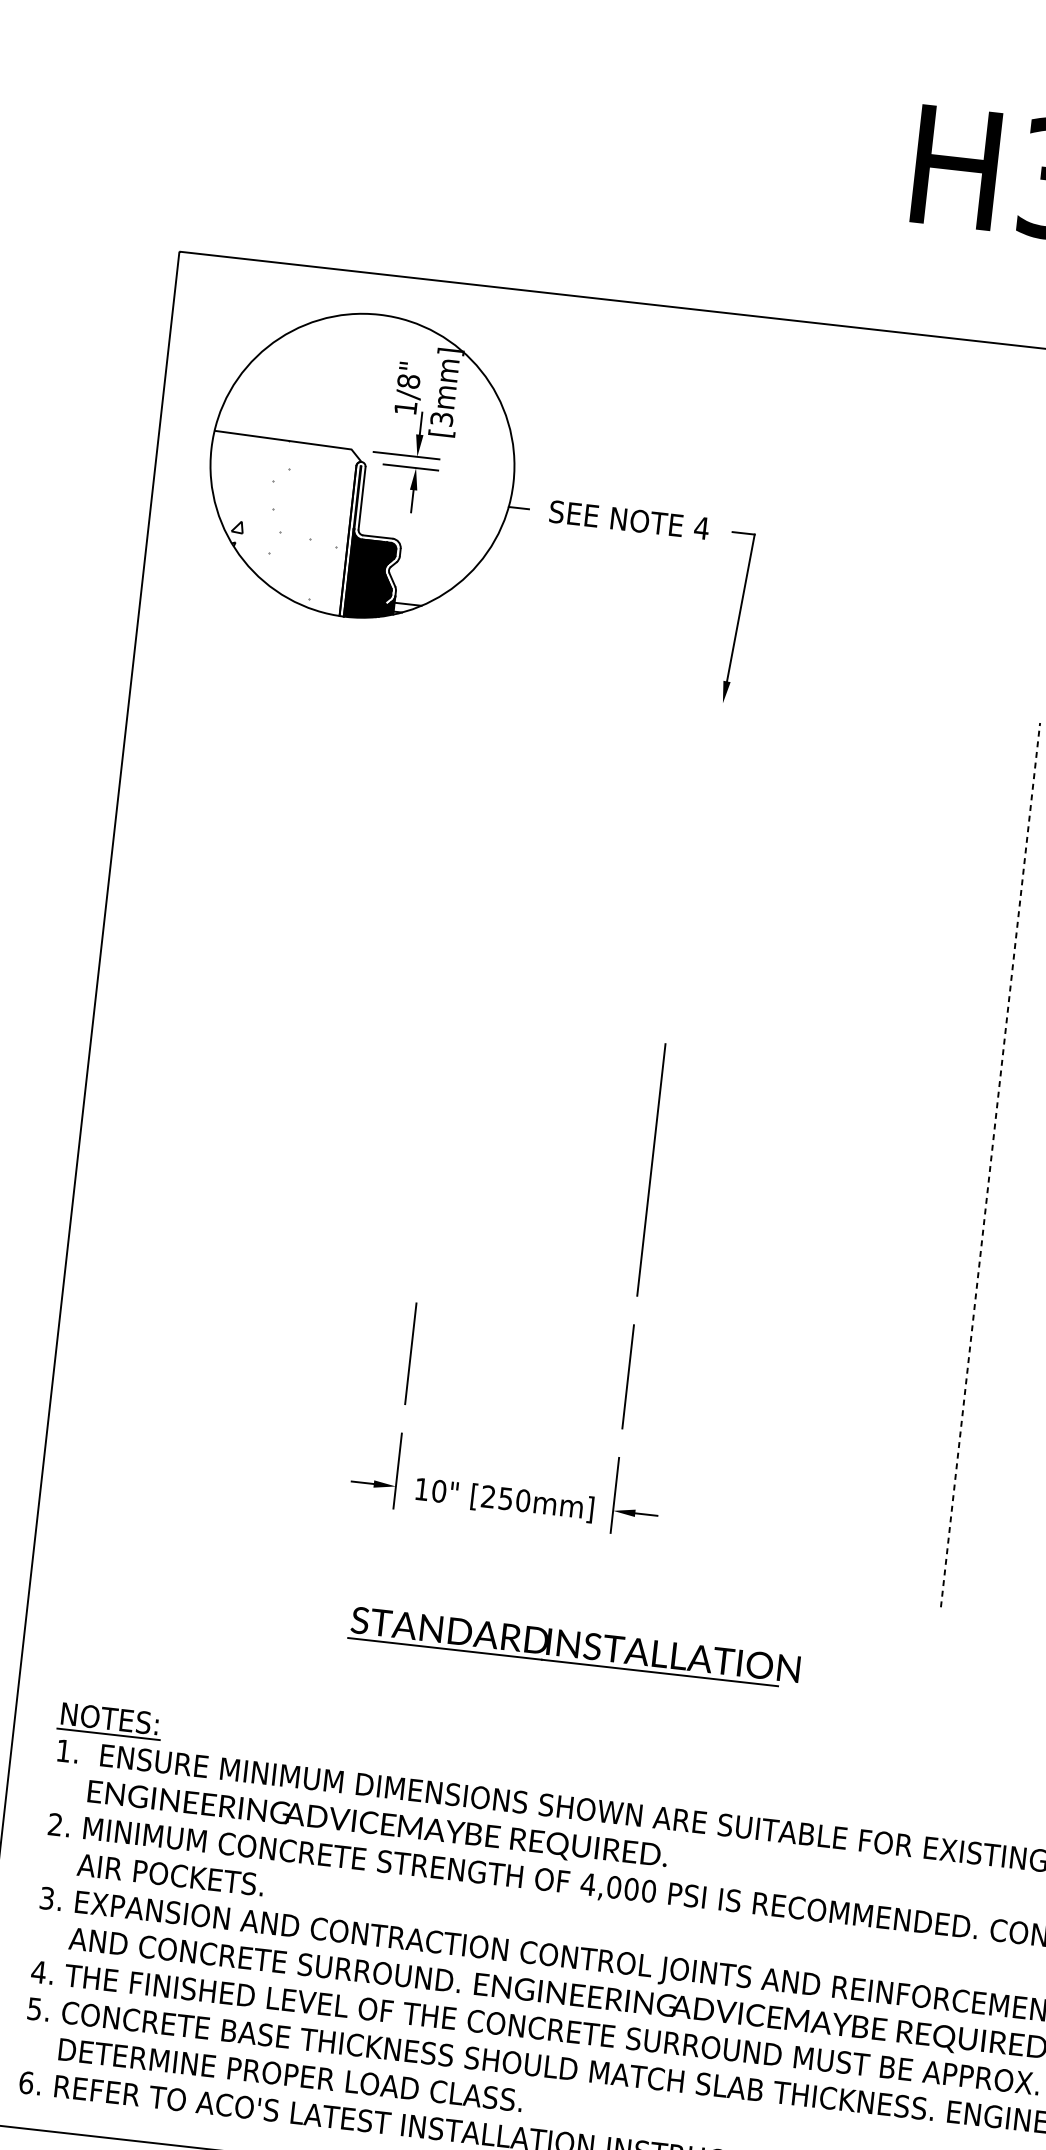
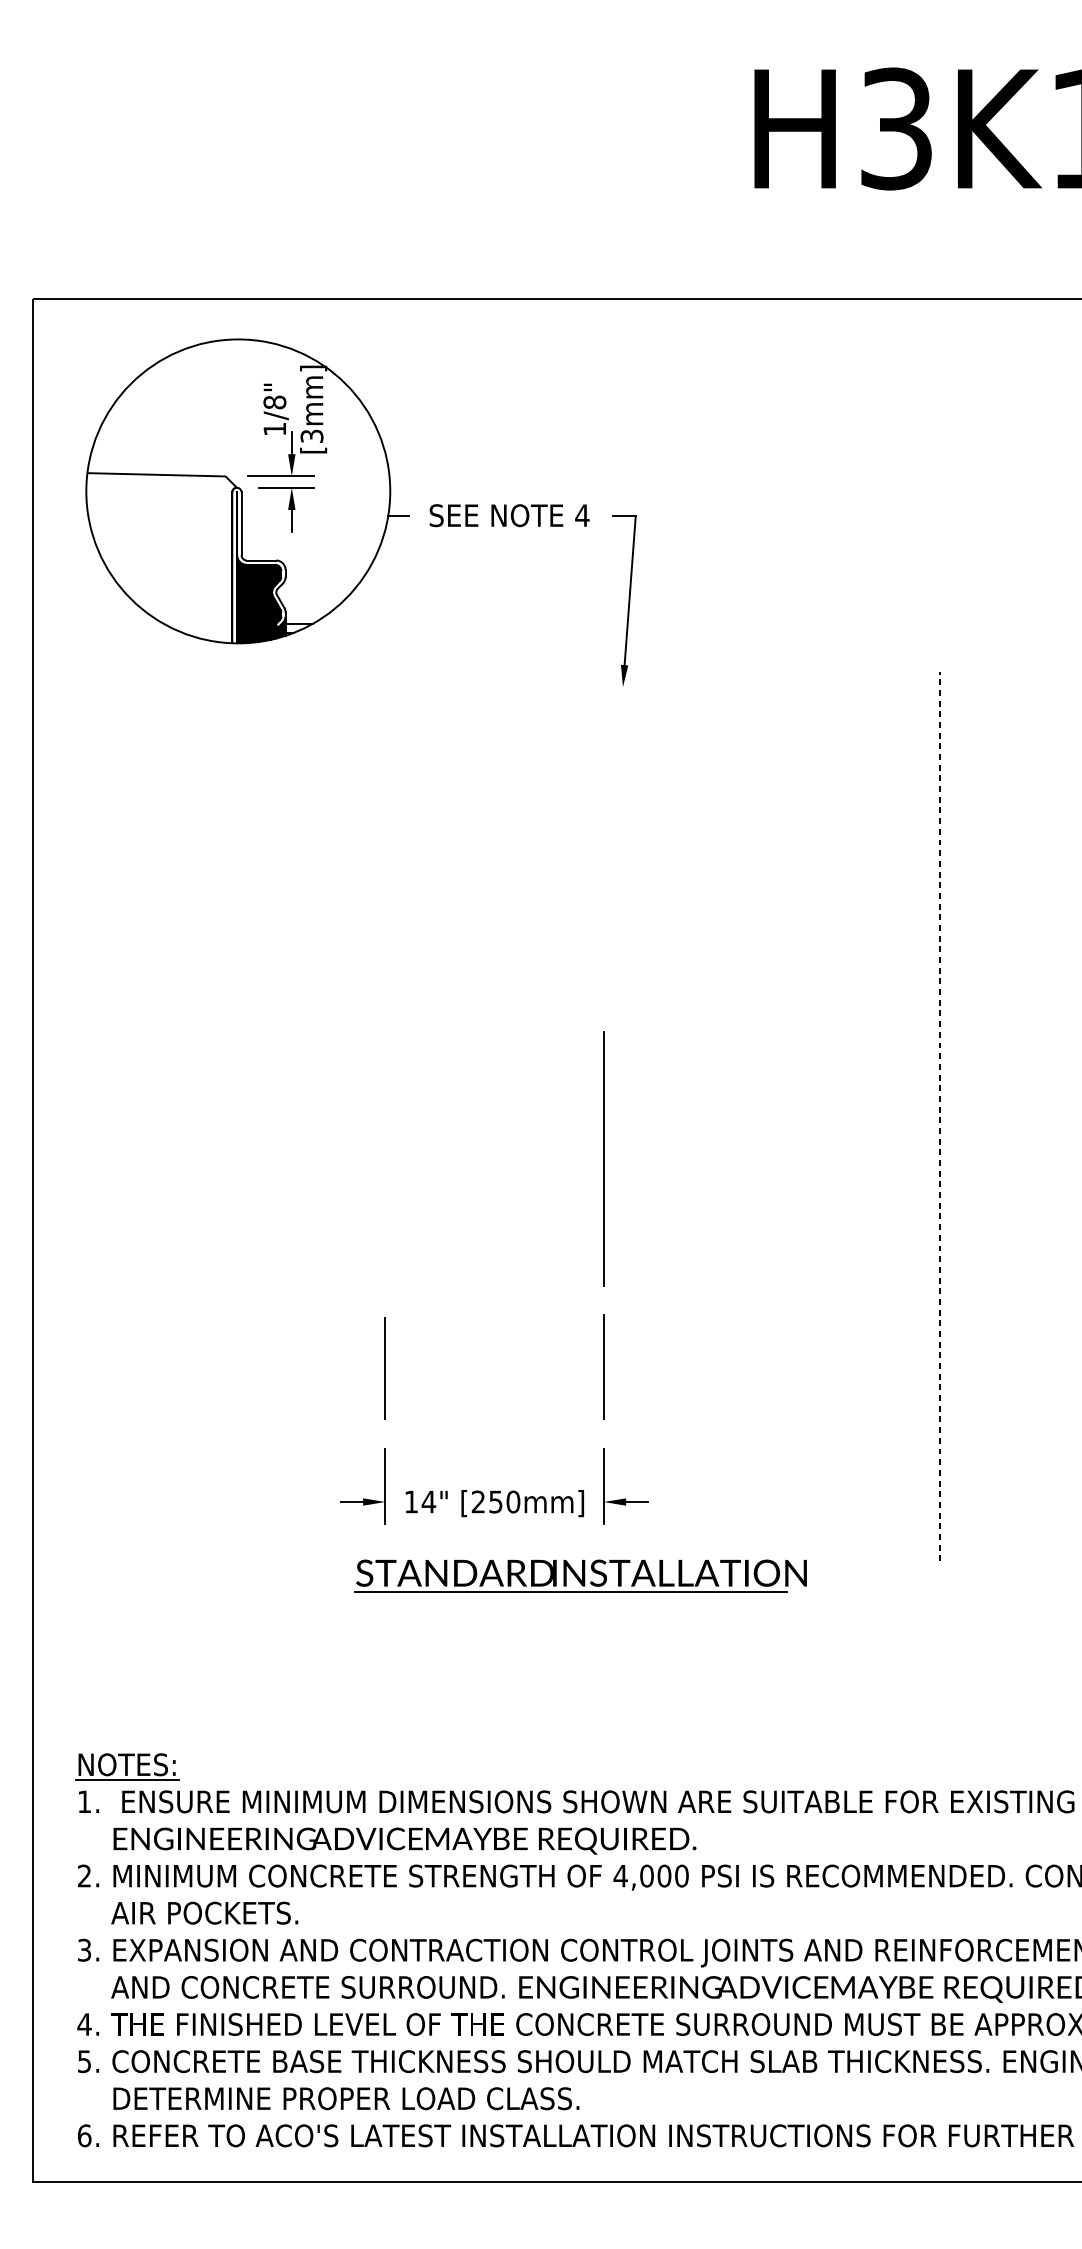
hatch: (285, 518) -> (167, 552), removed
text: (438, 1490) -> (428, 1501), 10" -> 14"
part: (574, 1646) -> (580, 1575), moved

